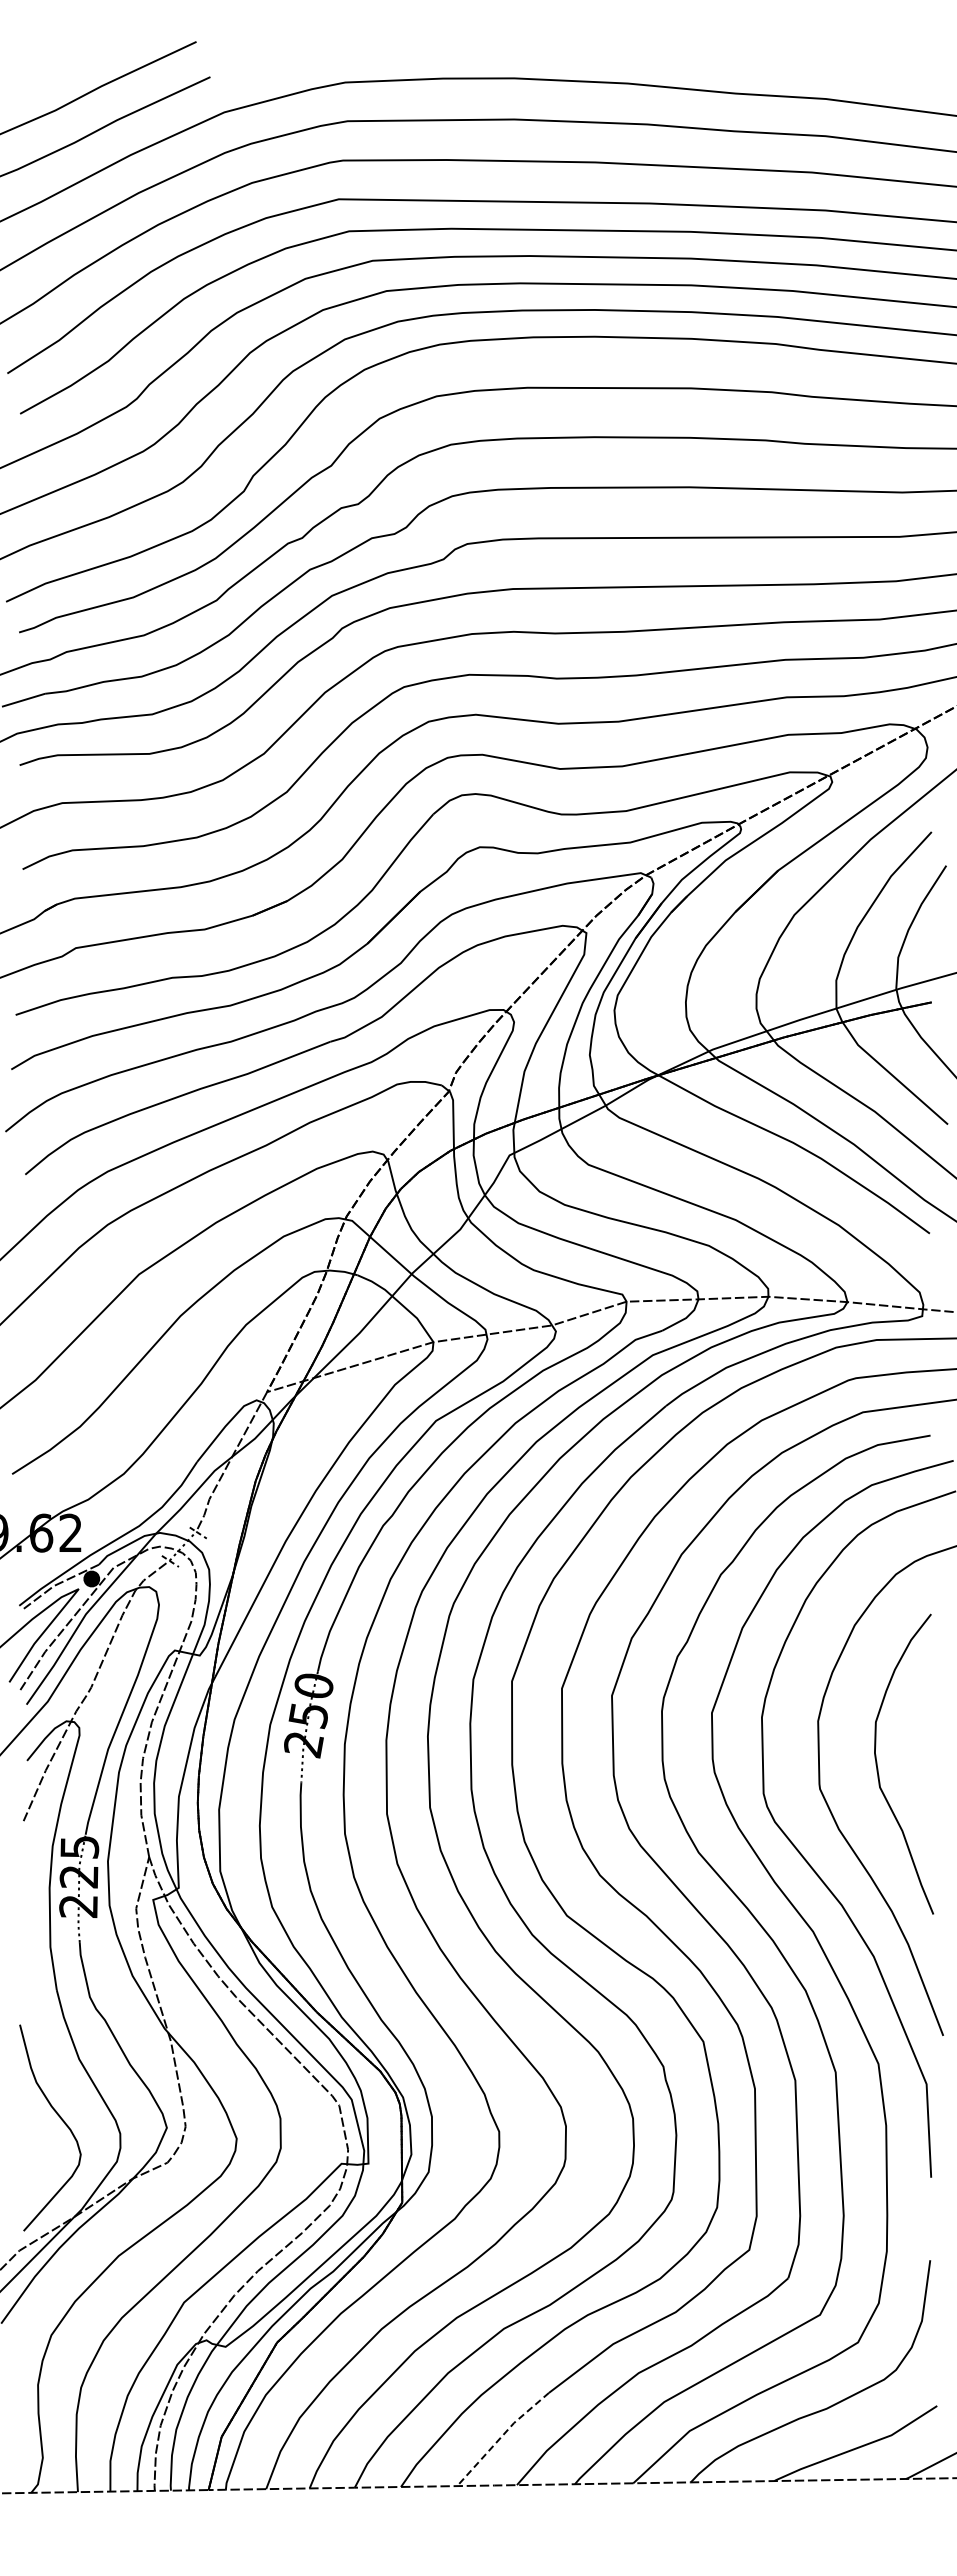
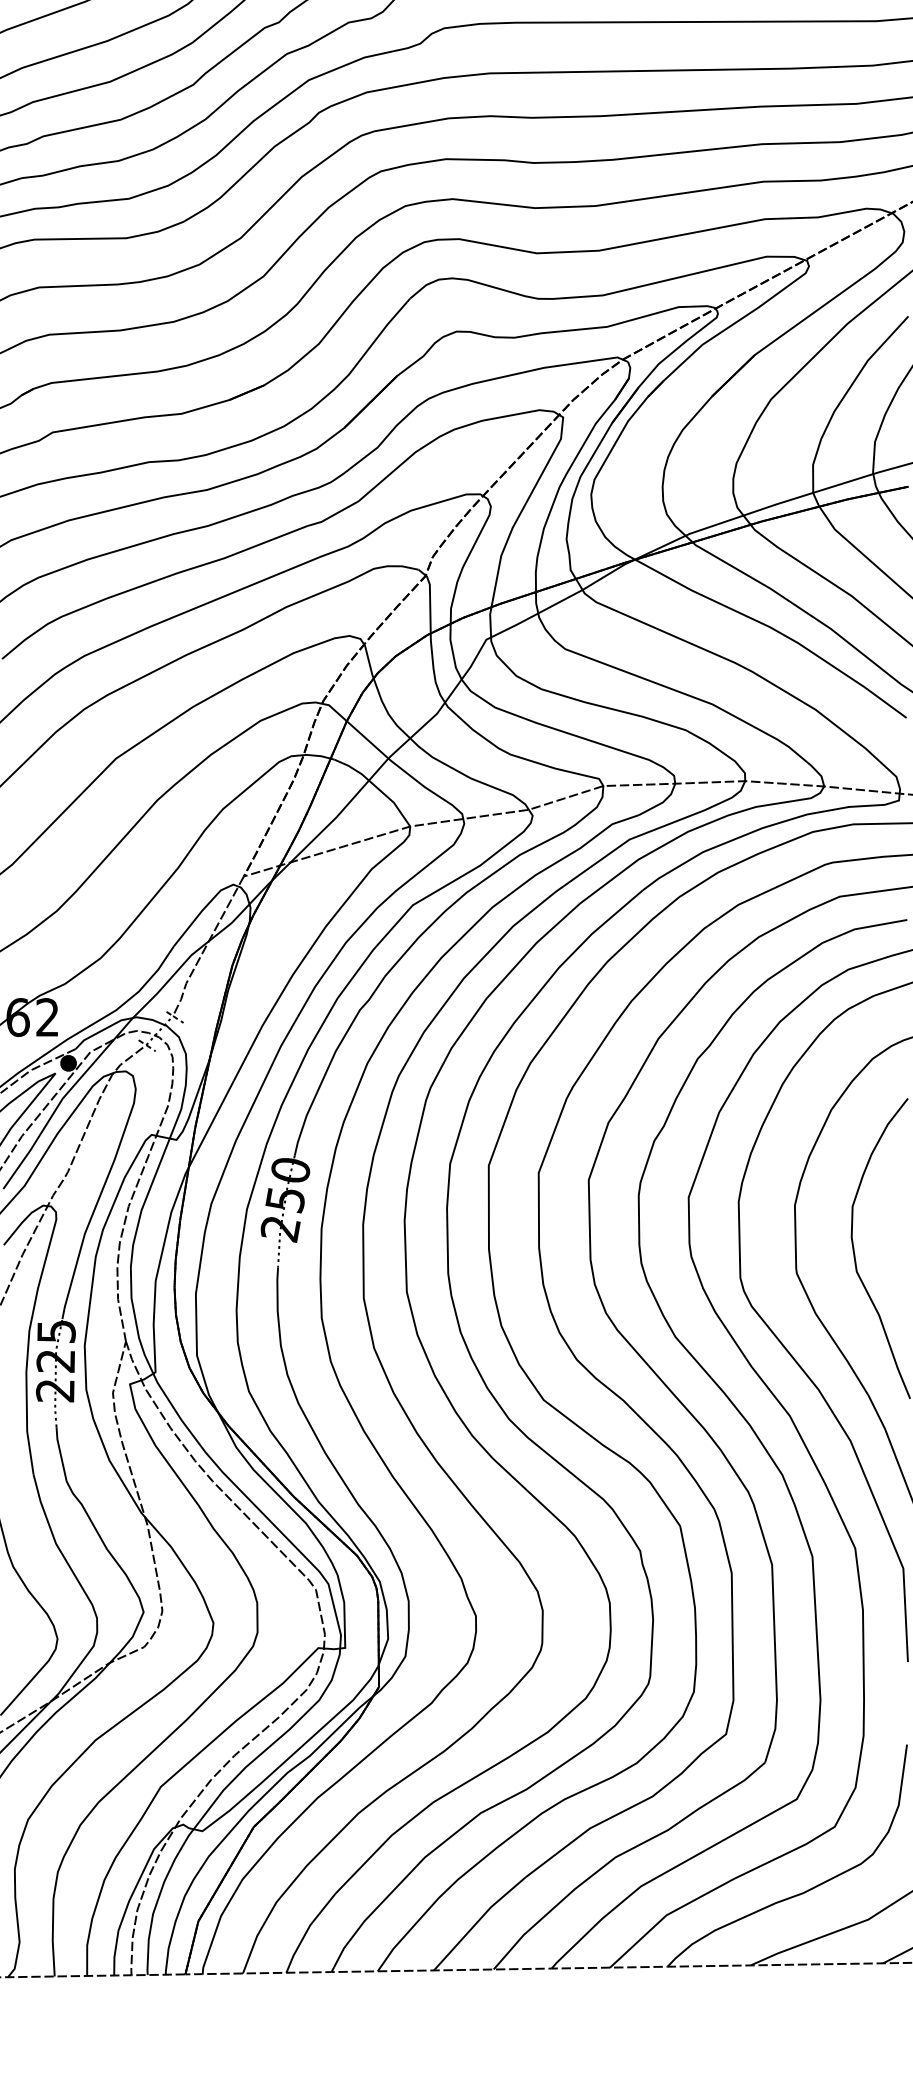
line: (501, 2437) -> (478, 1921), dashed -> solid

